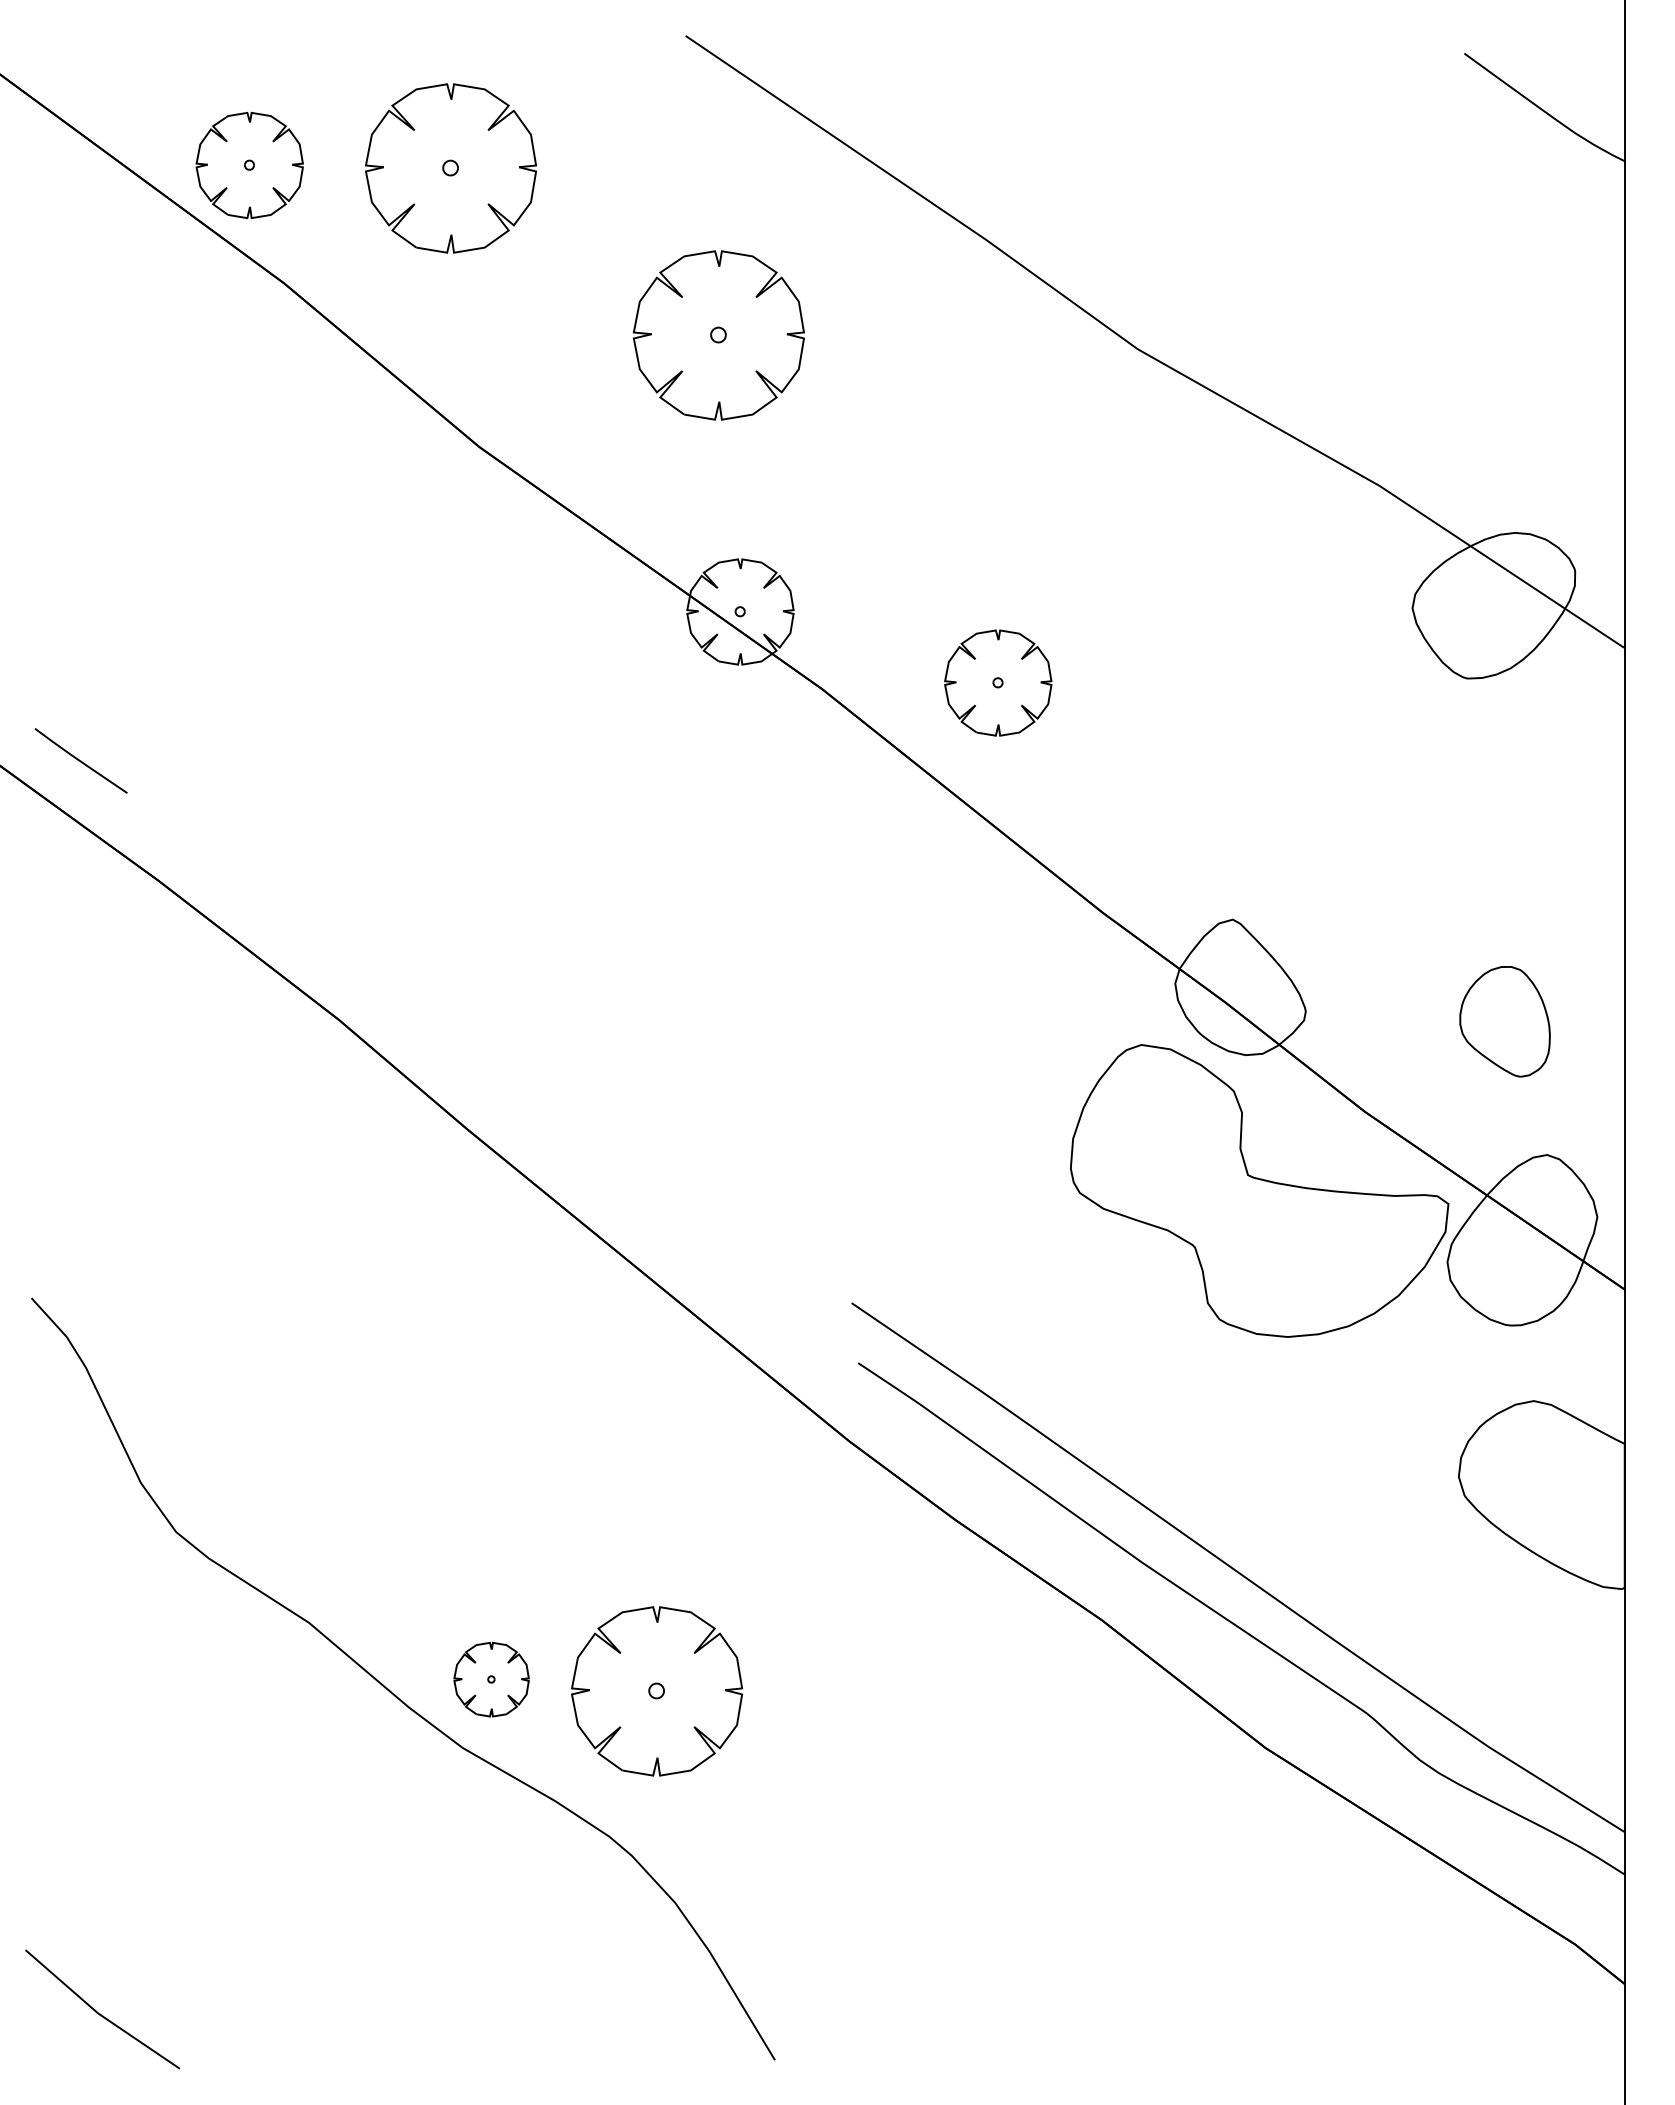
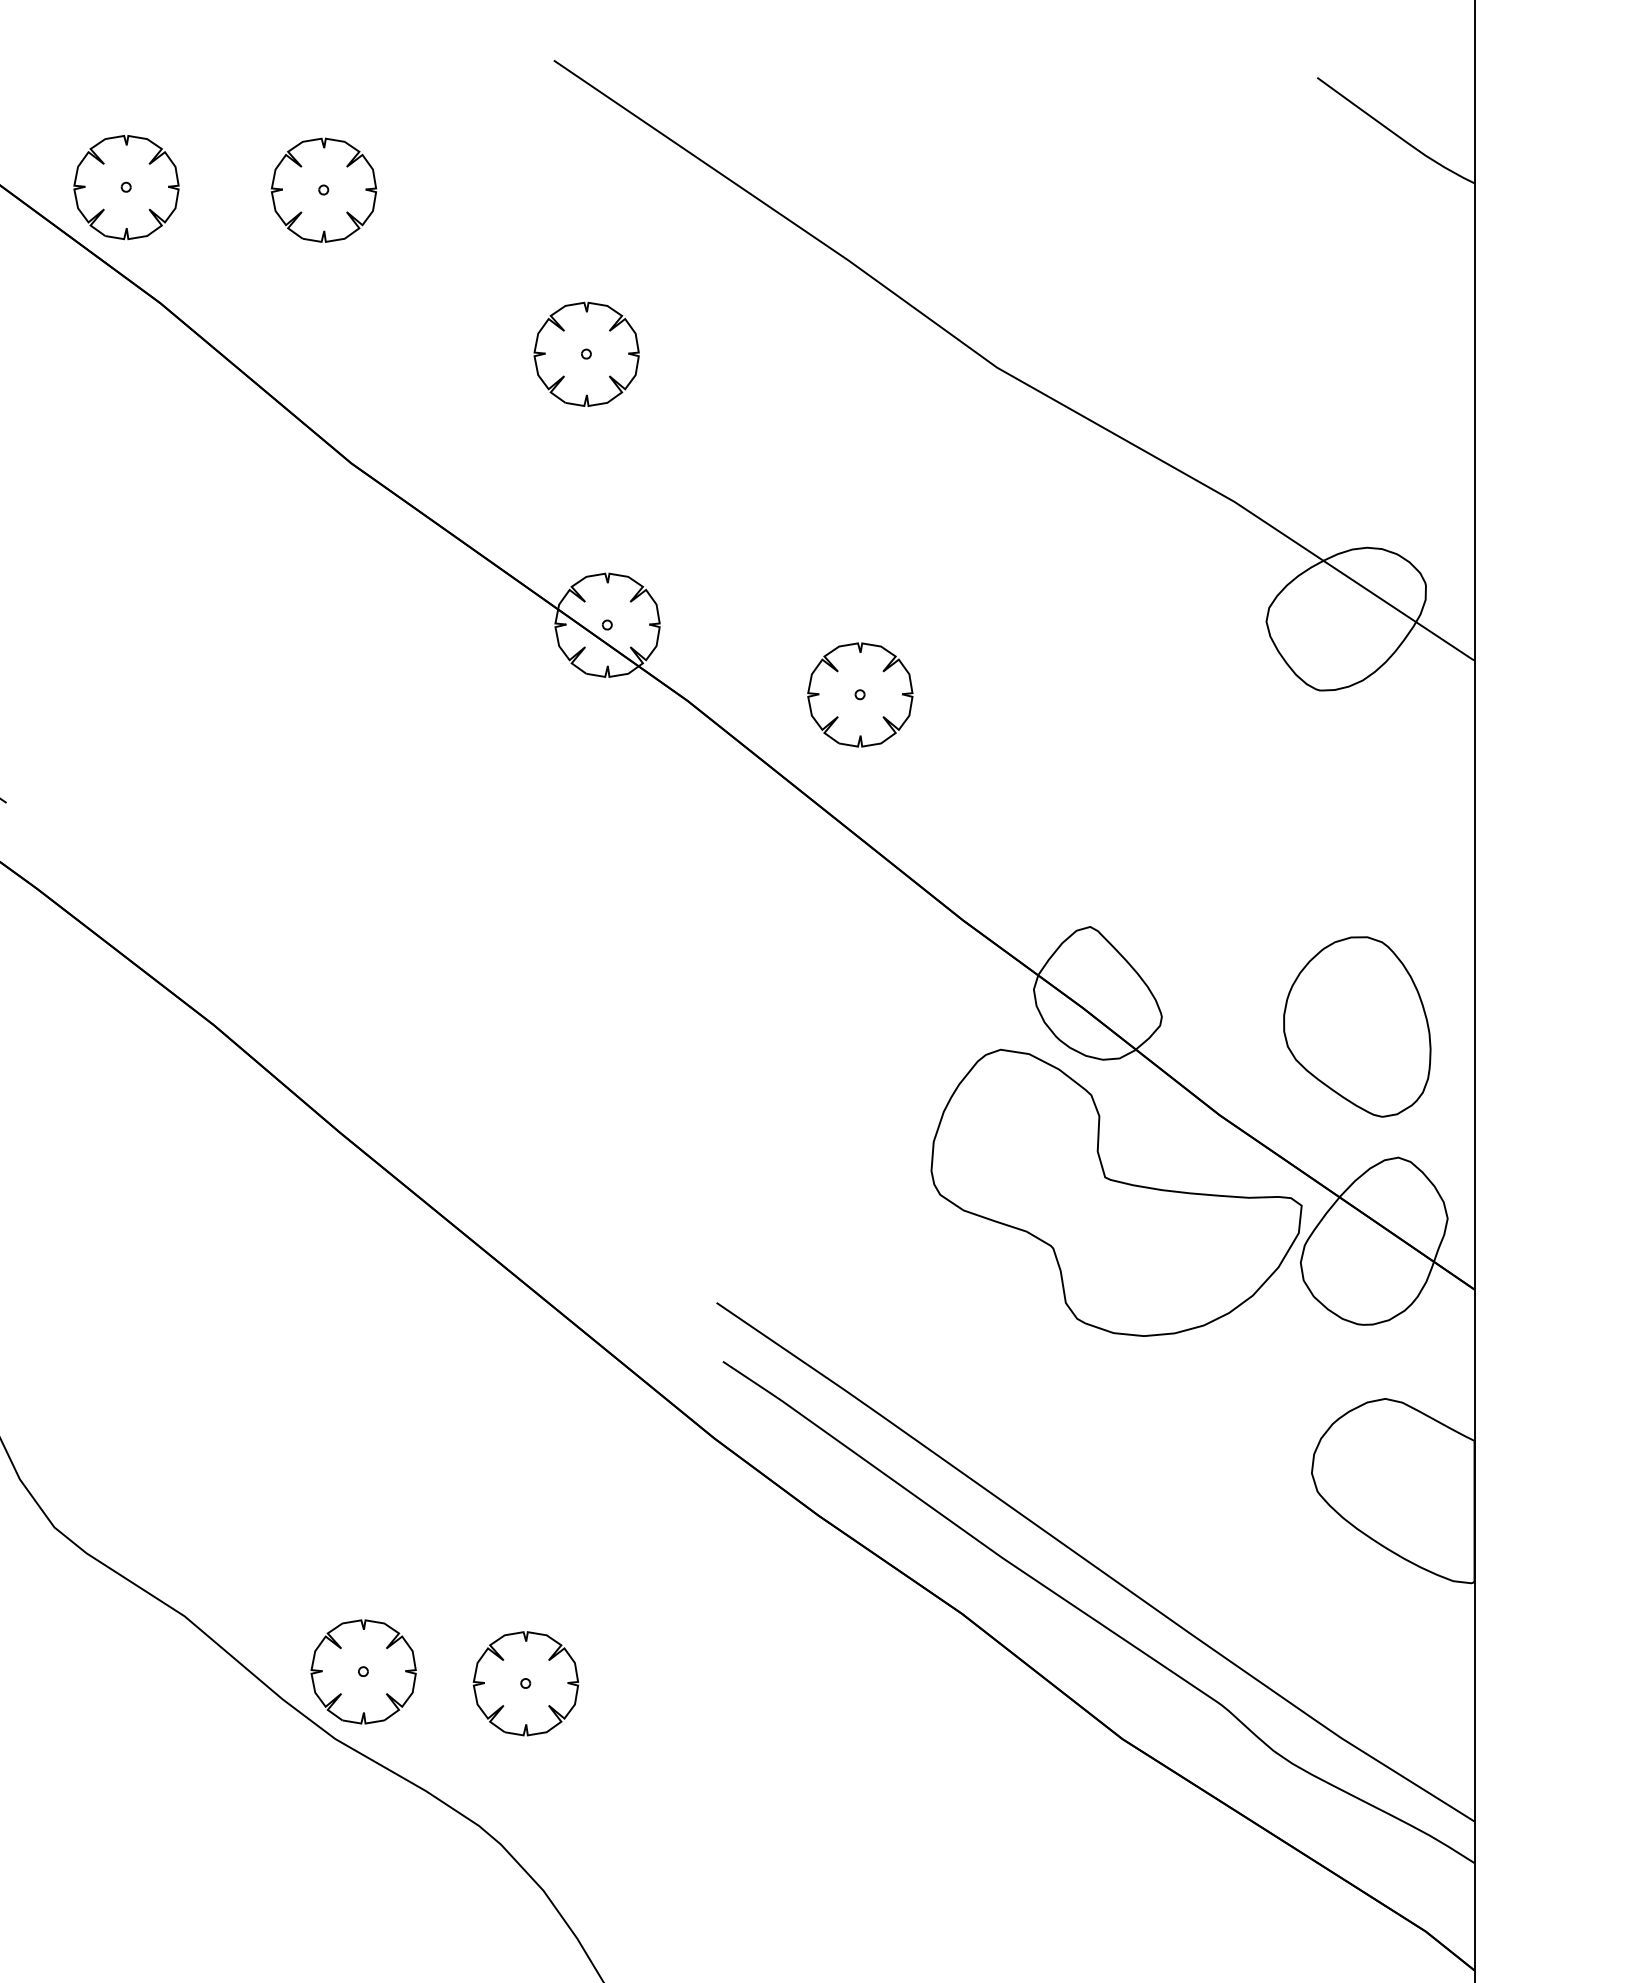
part: (451, 167) -> (324, 189), size x0.62
part: (719, 335) -> (587, 354), size x0.62
part: (1504, 1021) -> (1356, 1026), size x1.67
part: (491, 1679) -> (363, 1671), size x1.43
part: (657, 1691) -> (526, 1683), size x0.62

